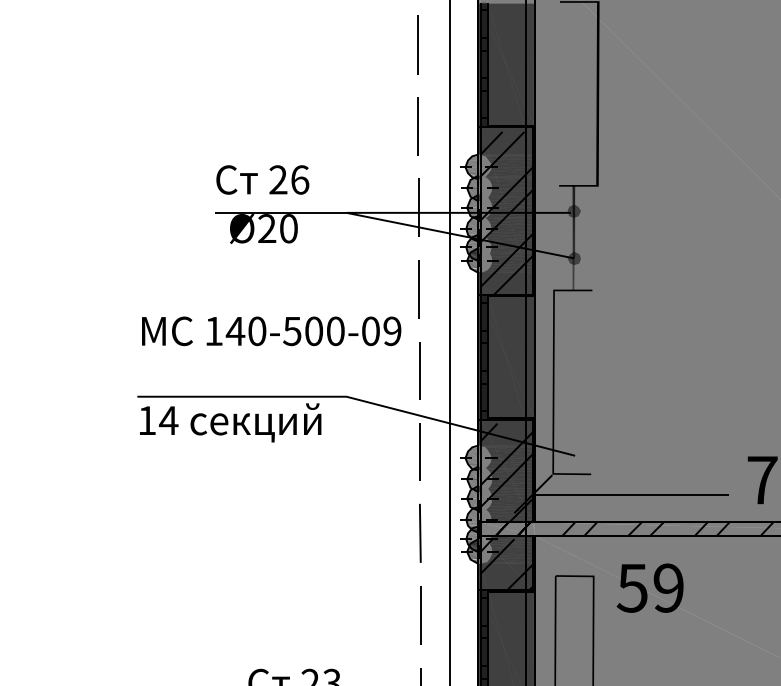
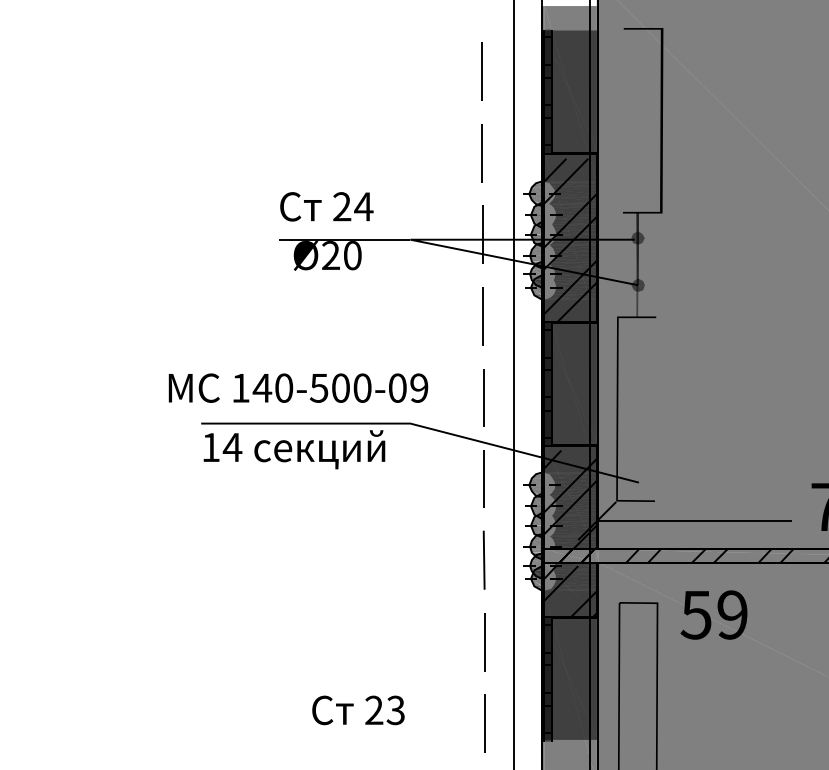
text: (299, 179) -> (363, 206), 26 -> 24
text: (271, 330) -> (298, 387), moved

